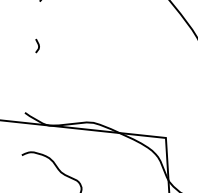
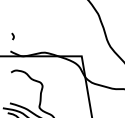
line: (36, 45) -> (12, 36), moved

